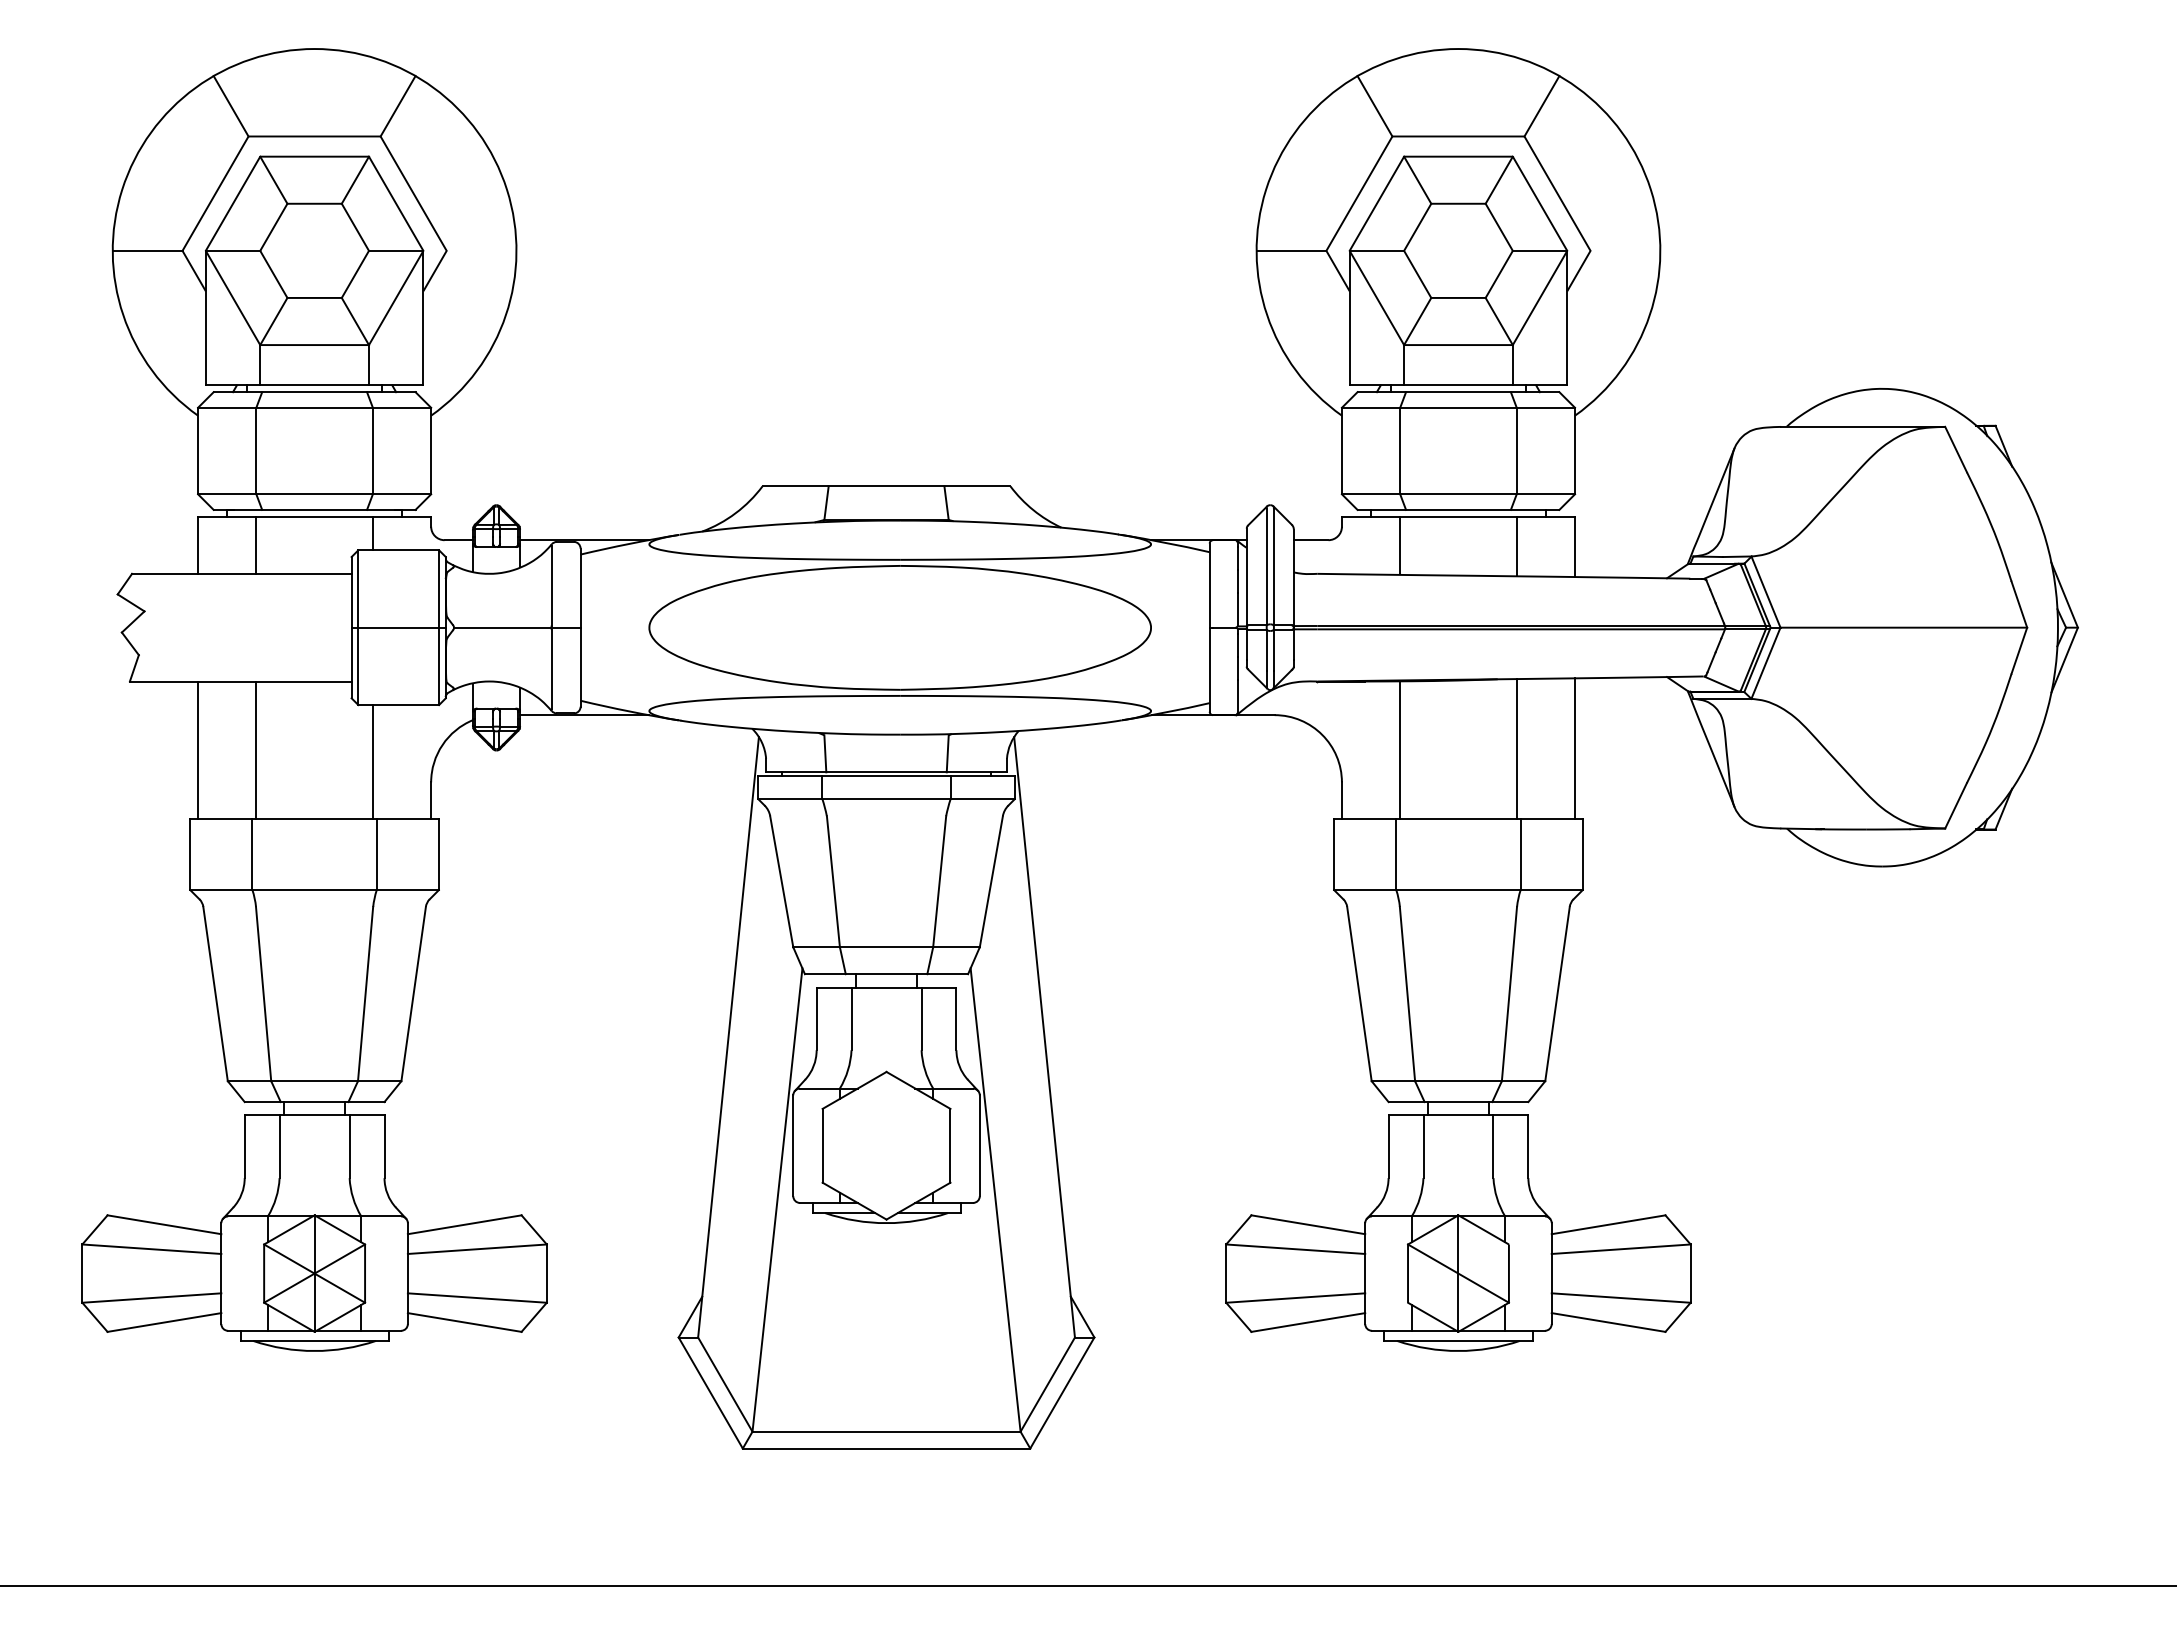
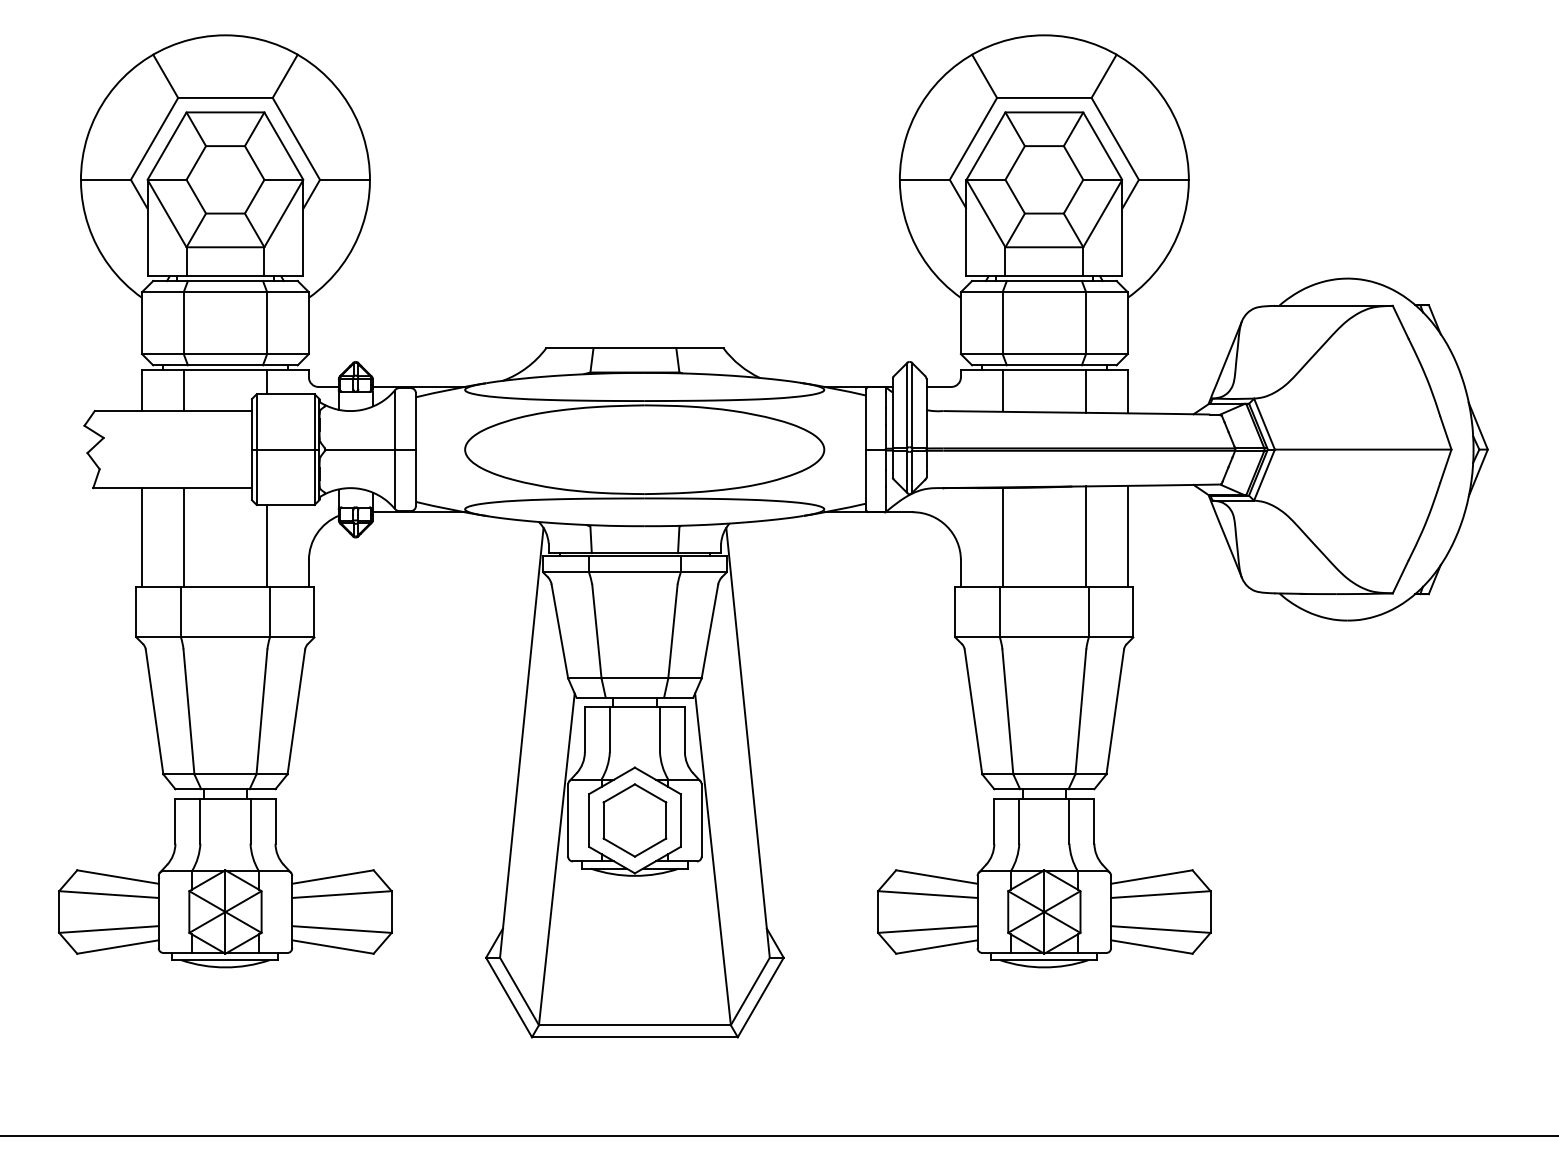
line: (481, 250) -> (344, 179), added
line: (1625, 250) -> (1163, 179), added
part: (886, 1145) -> (634, 820), added
line: (1458, 1273) -> (1044, 911), added

